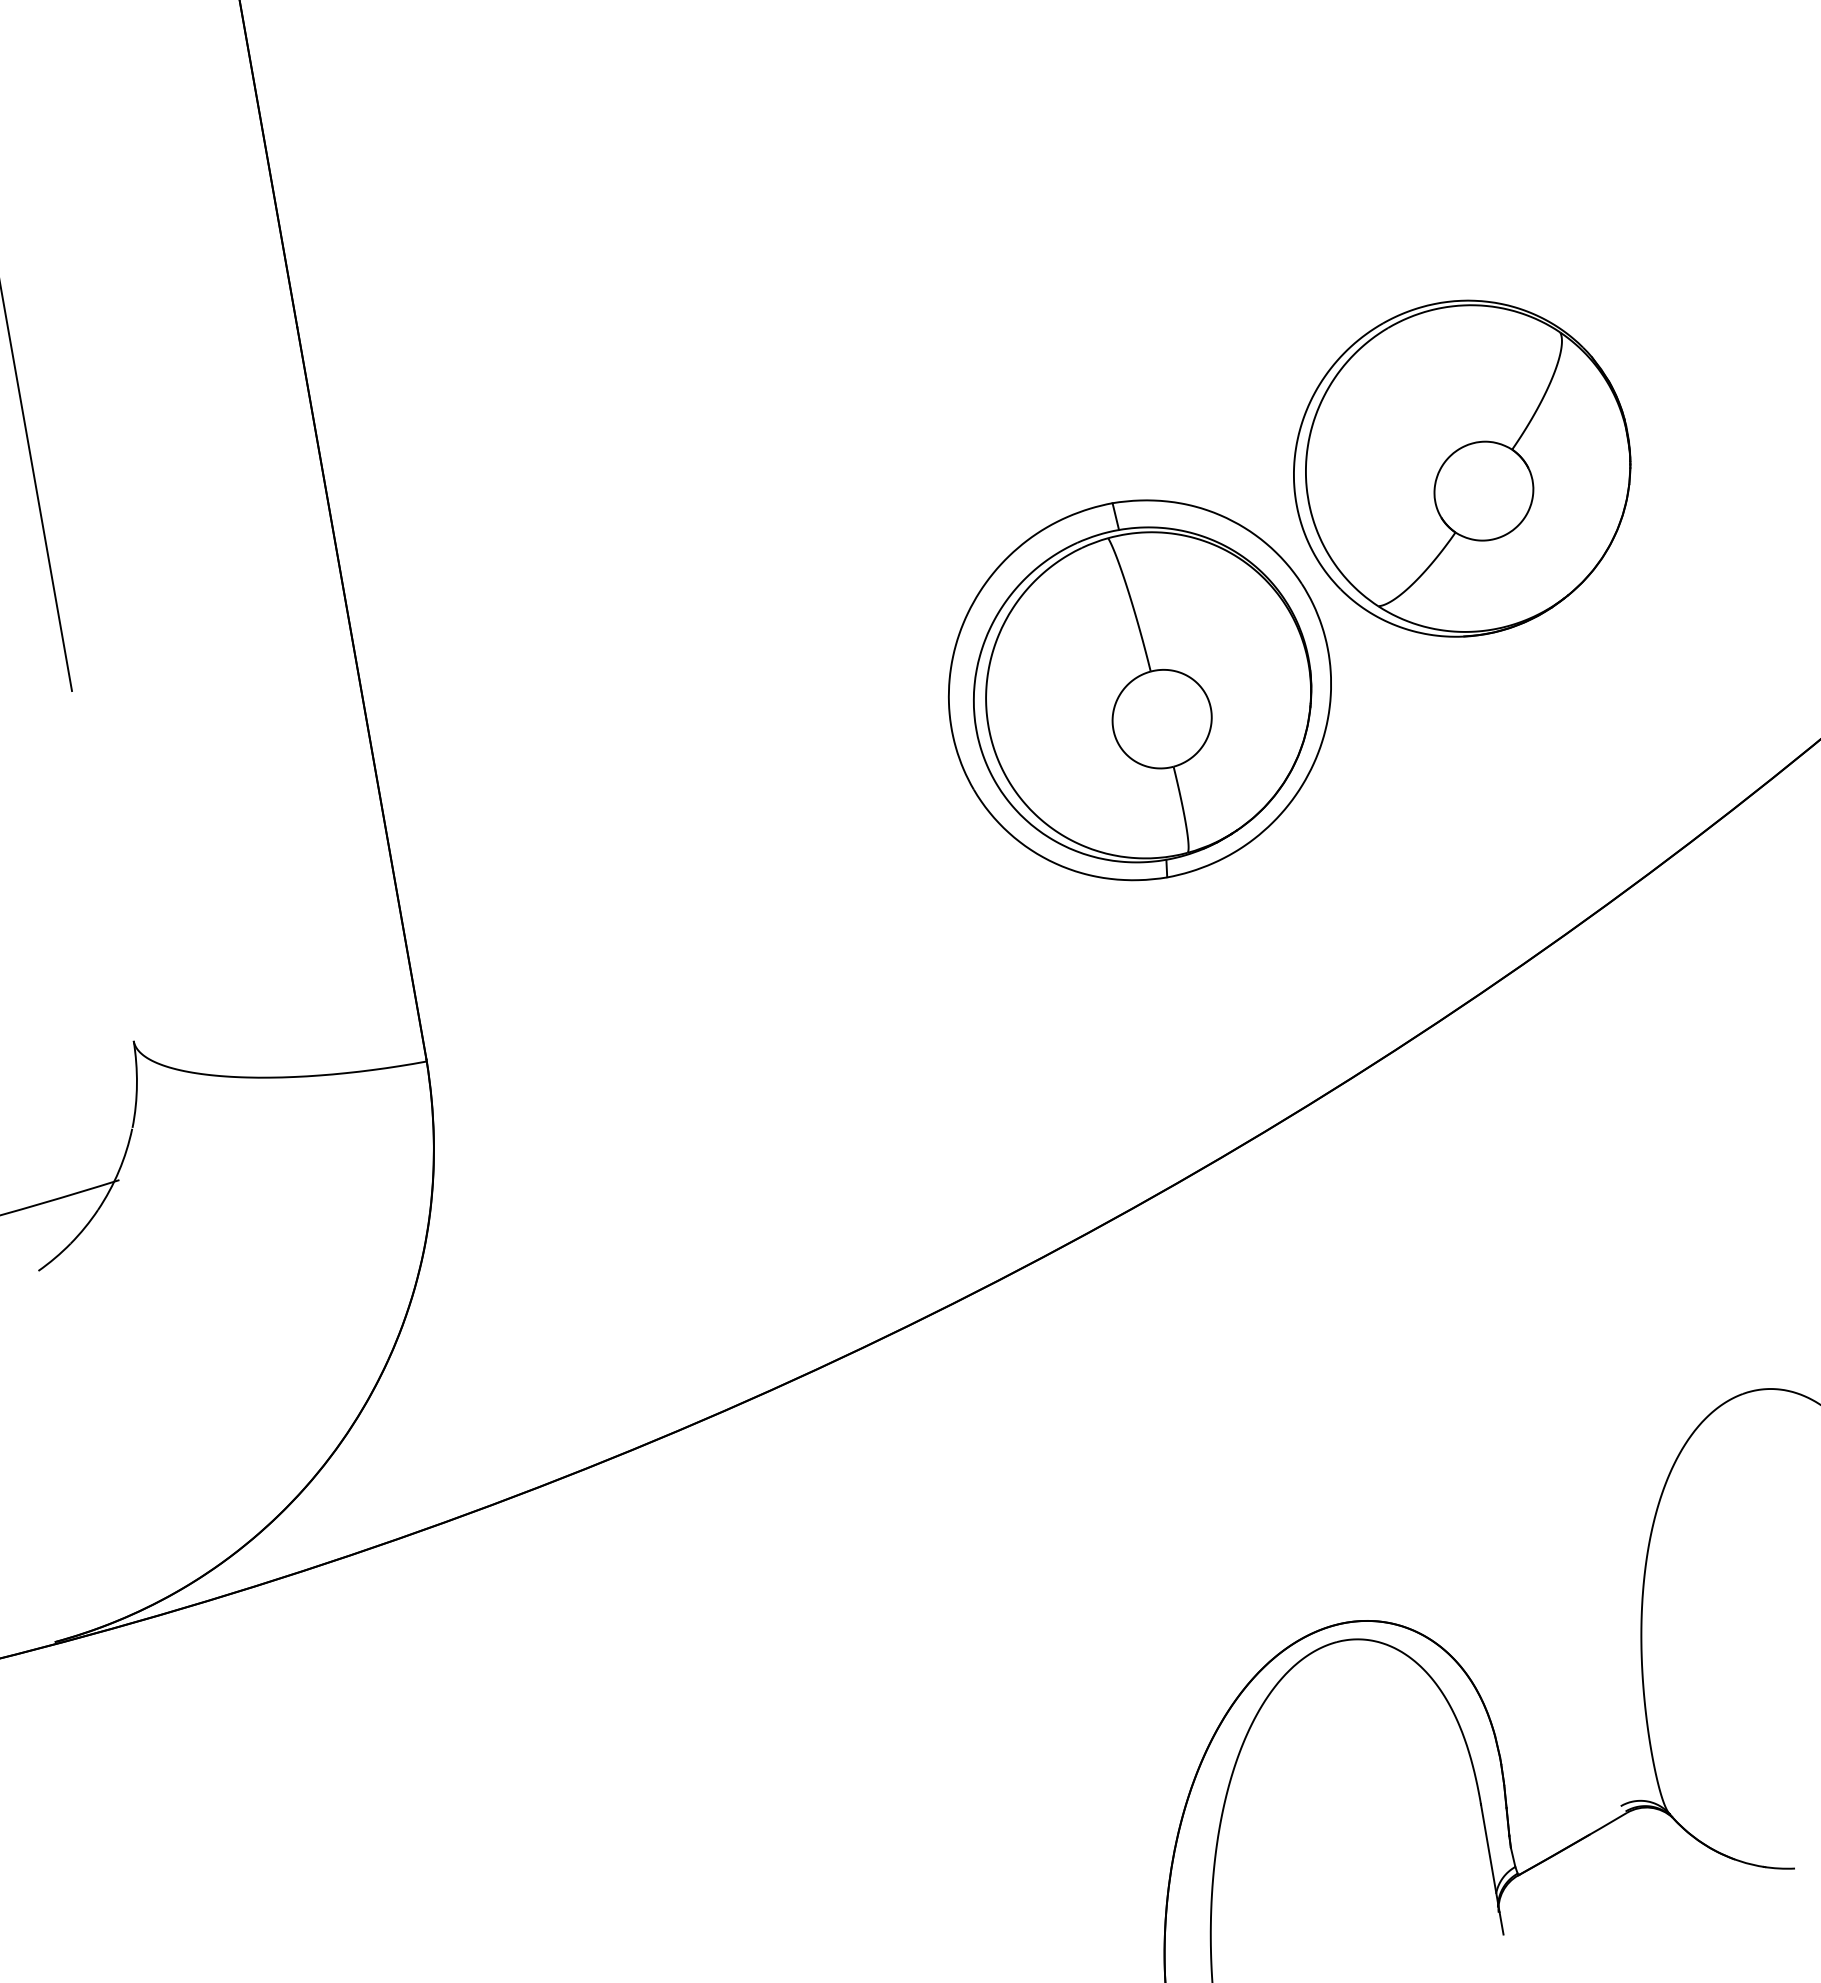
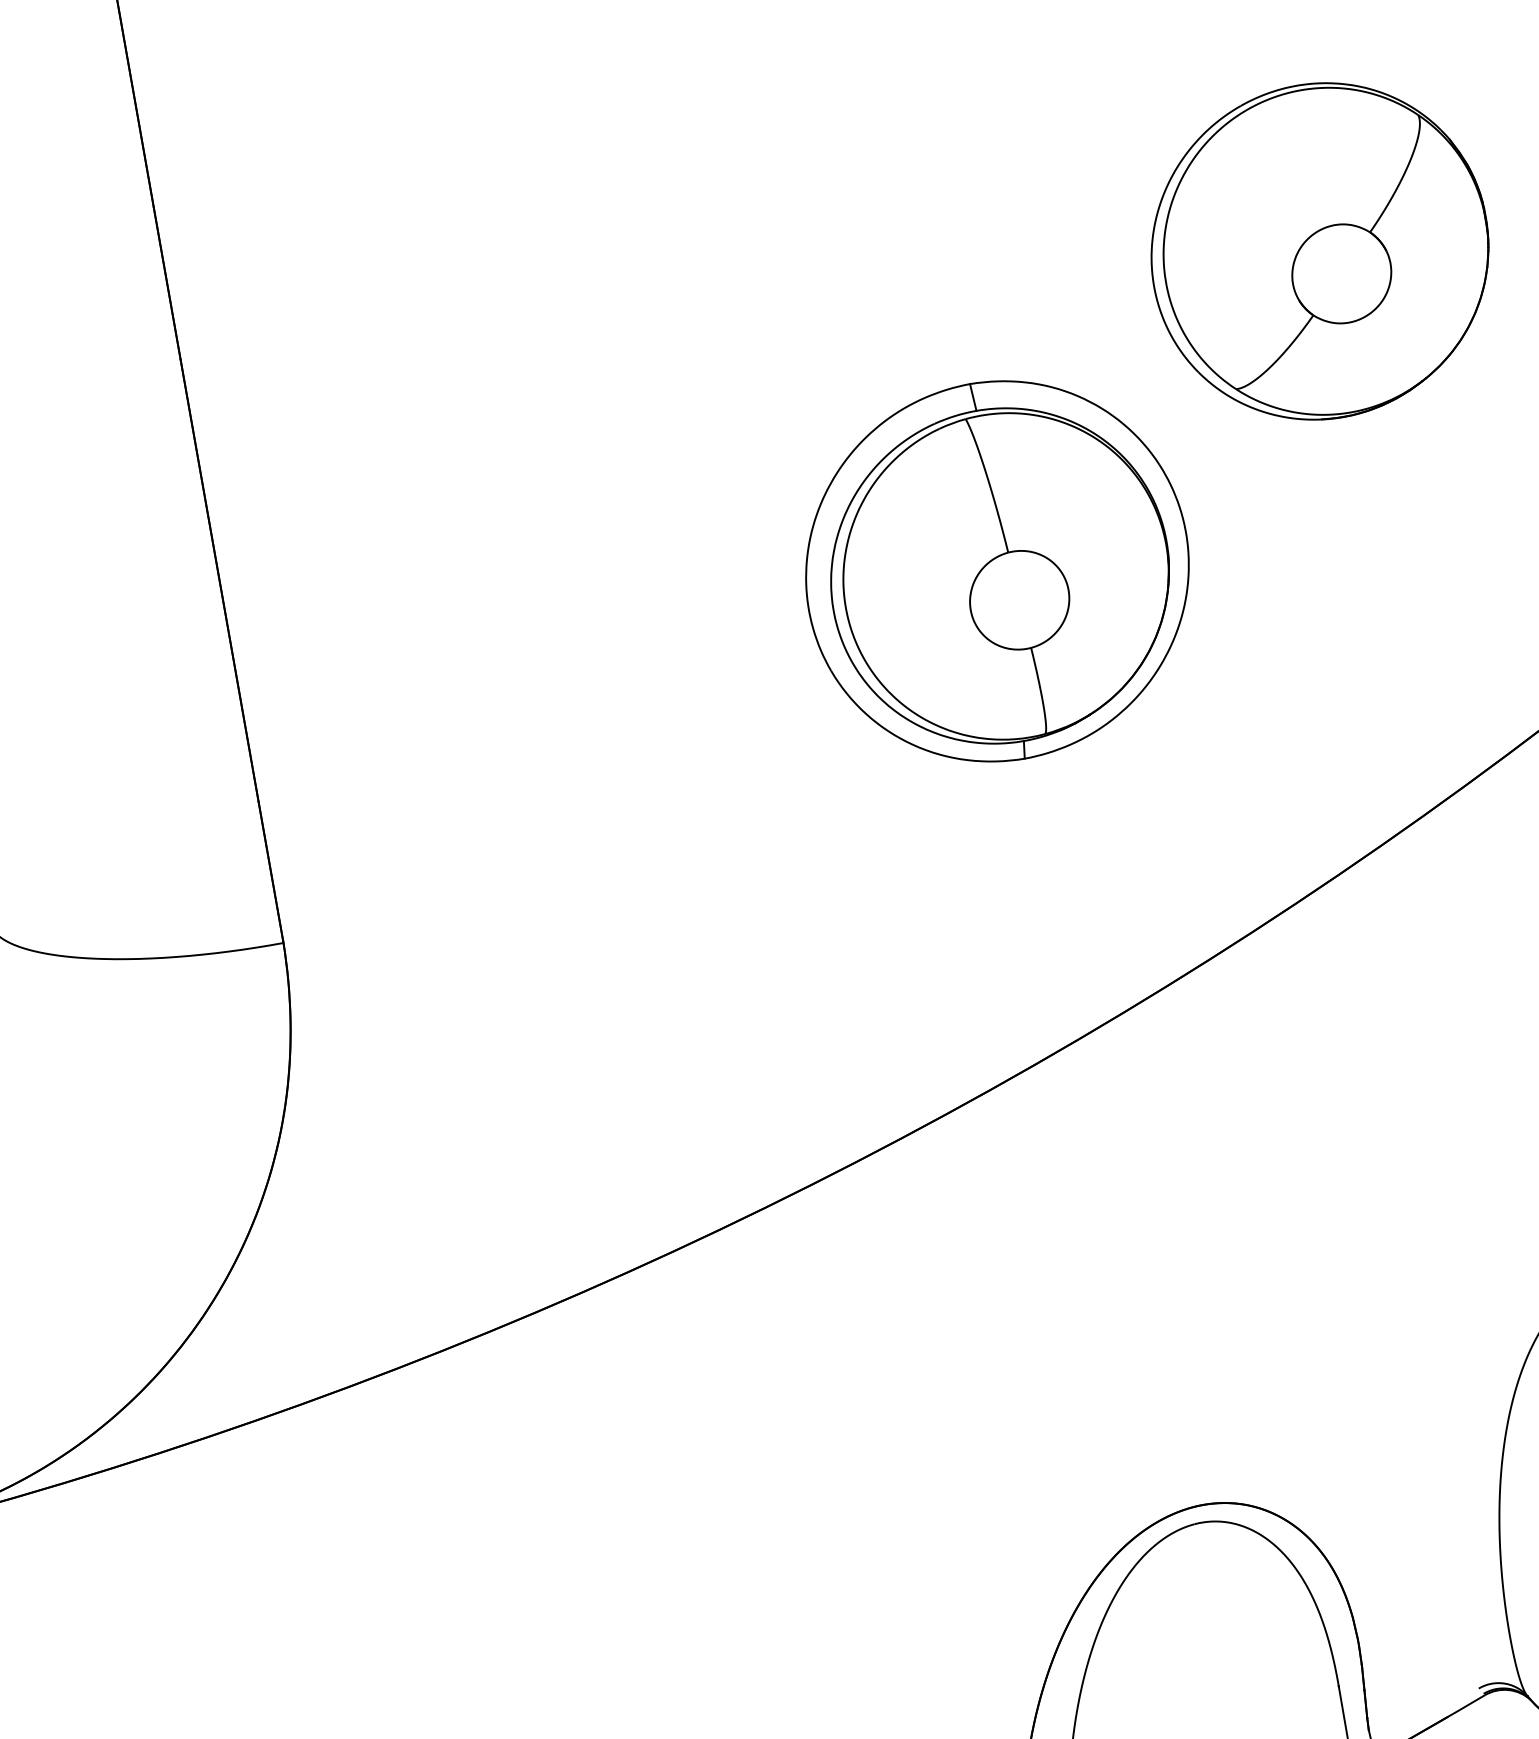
part: (1462, 468) -> (1320, 251), moved

